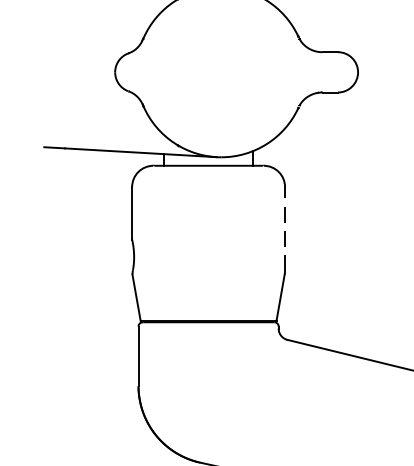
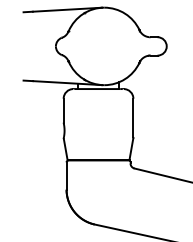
line: (285, 228) -> (133, 117), dashed -> solid

